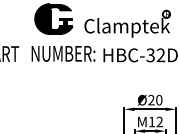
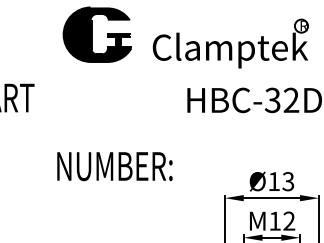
text: (63, 53) -> (114, 165), moved
text: (155, 99) -> (281, 180), Ø20 -> Ø13

